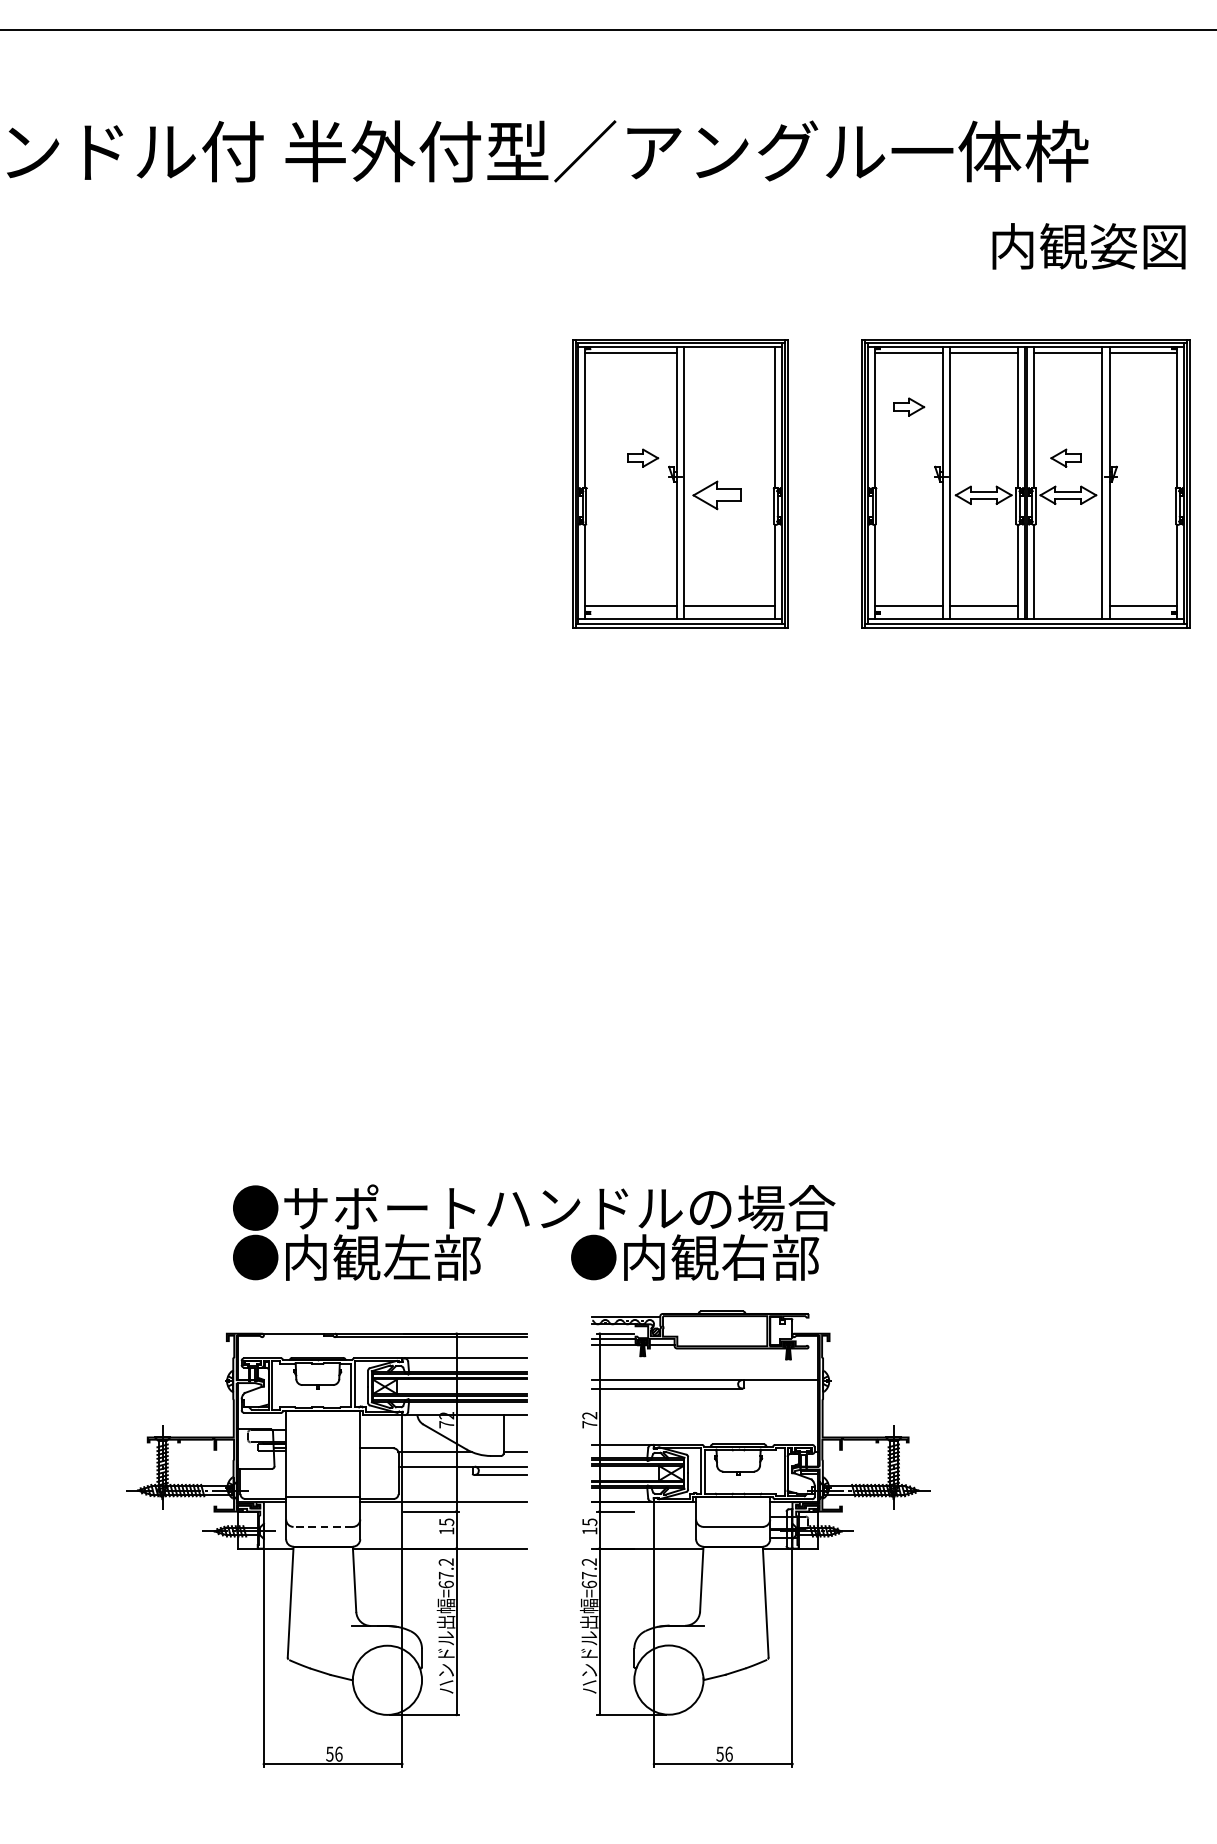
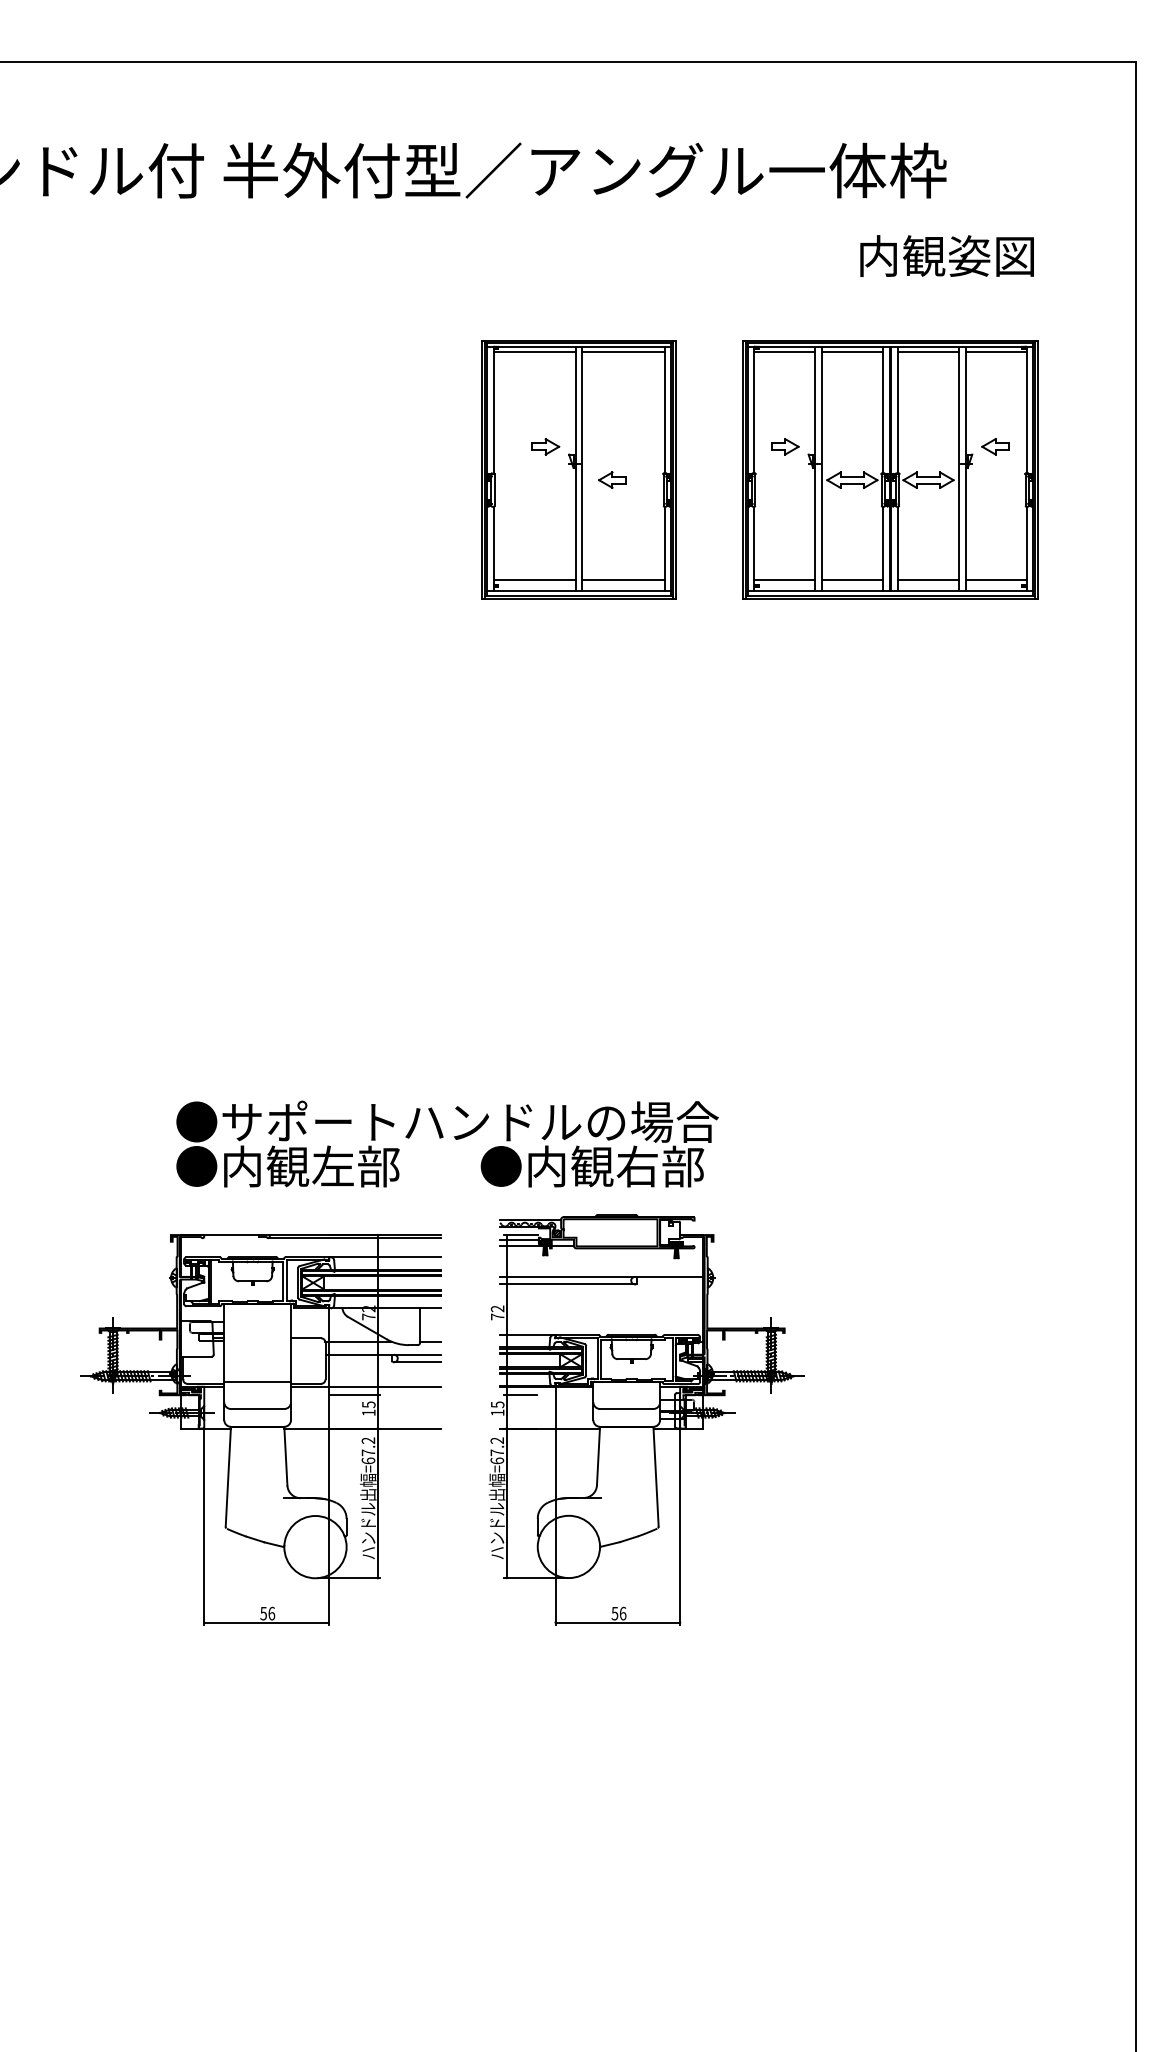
line: (729, 353) -> (623, 352), added
part: (909, 406) -> (785, 446), moved
part: (1066, 457) -> (995, 446), moved
part: (717, 494) -> (612, 479), size x0.62
line: (1067, 606) -> (927, 580), added
line: (323, 1527) -> (257, 1409), dashed -> solid

